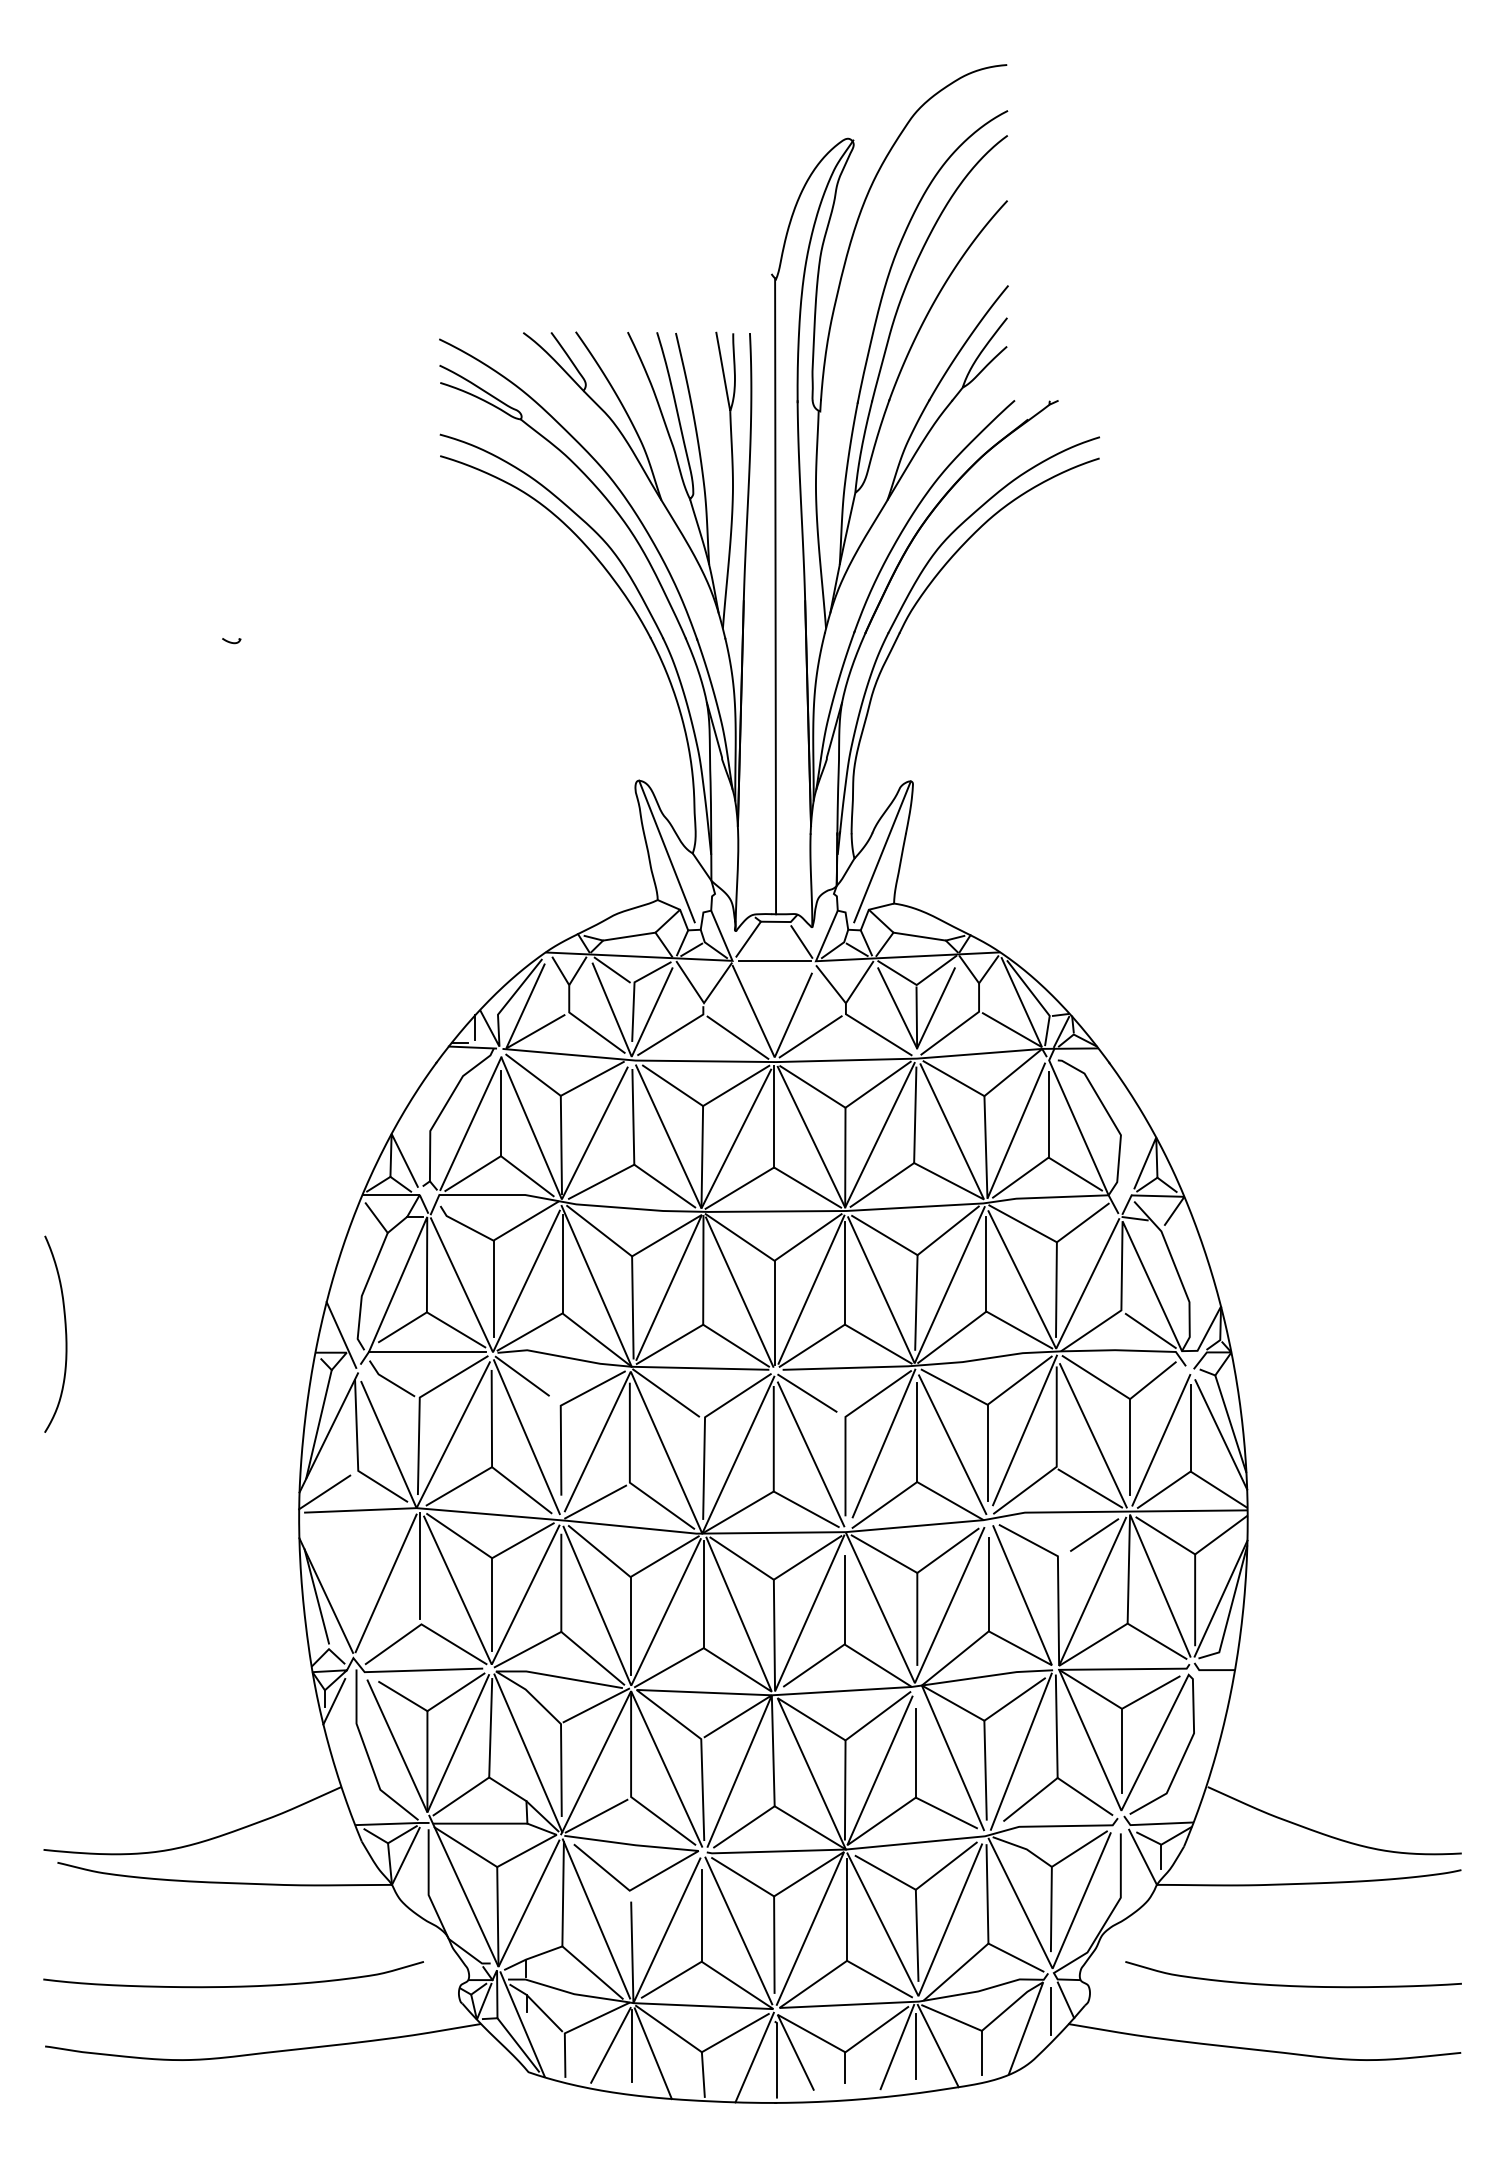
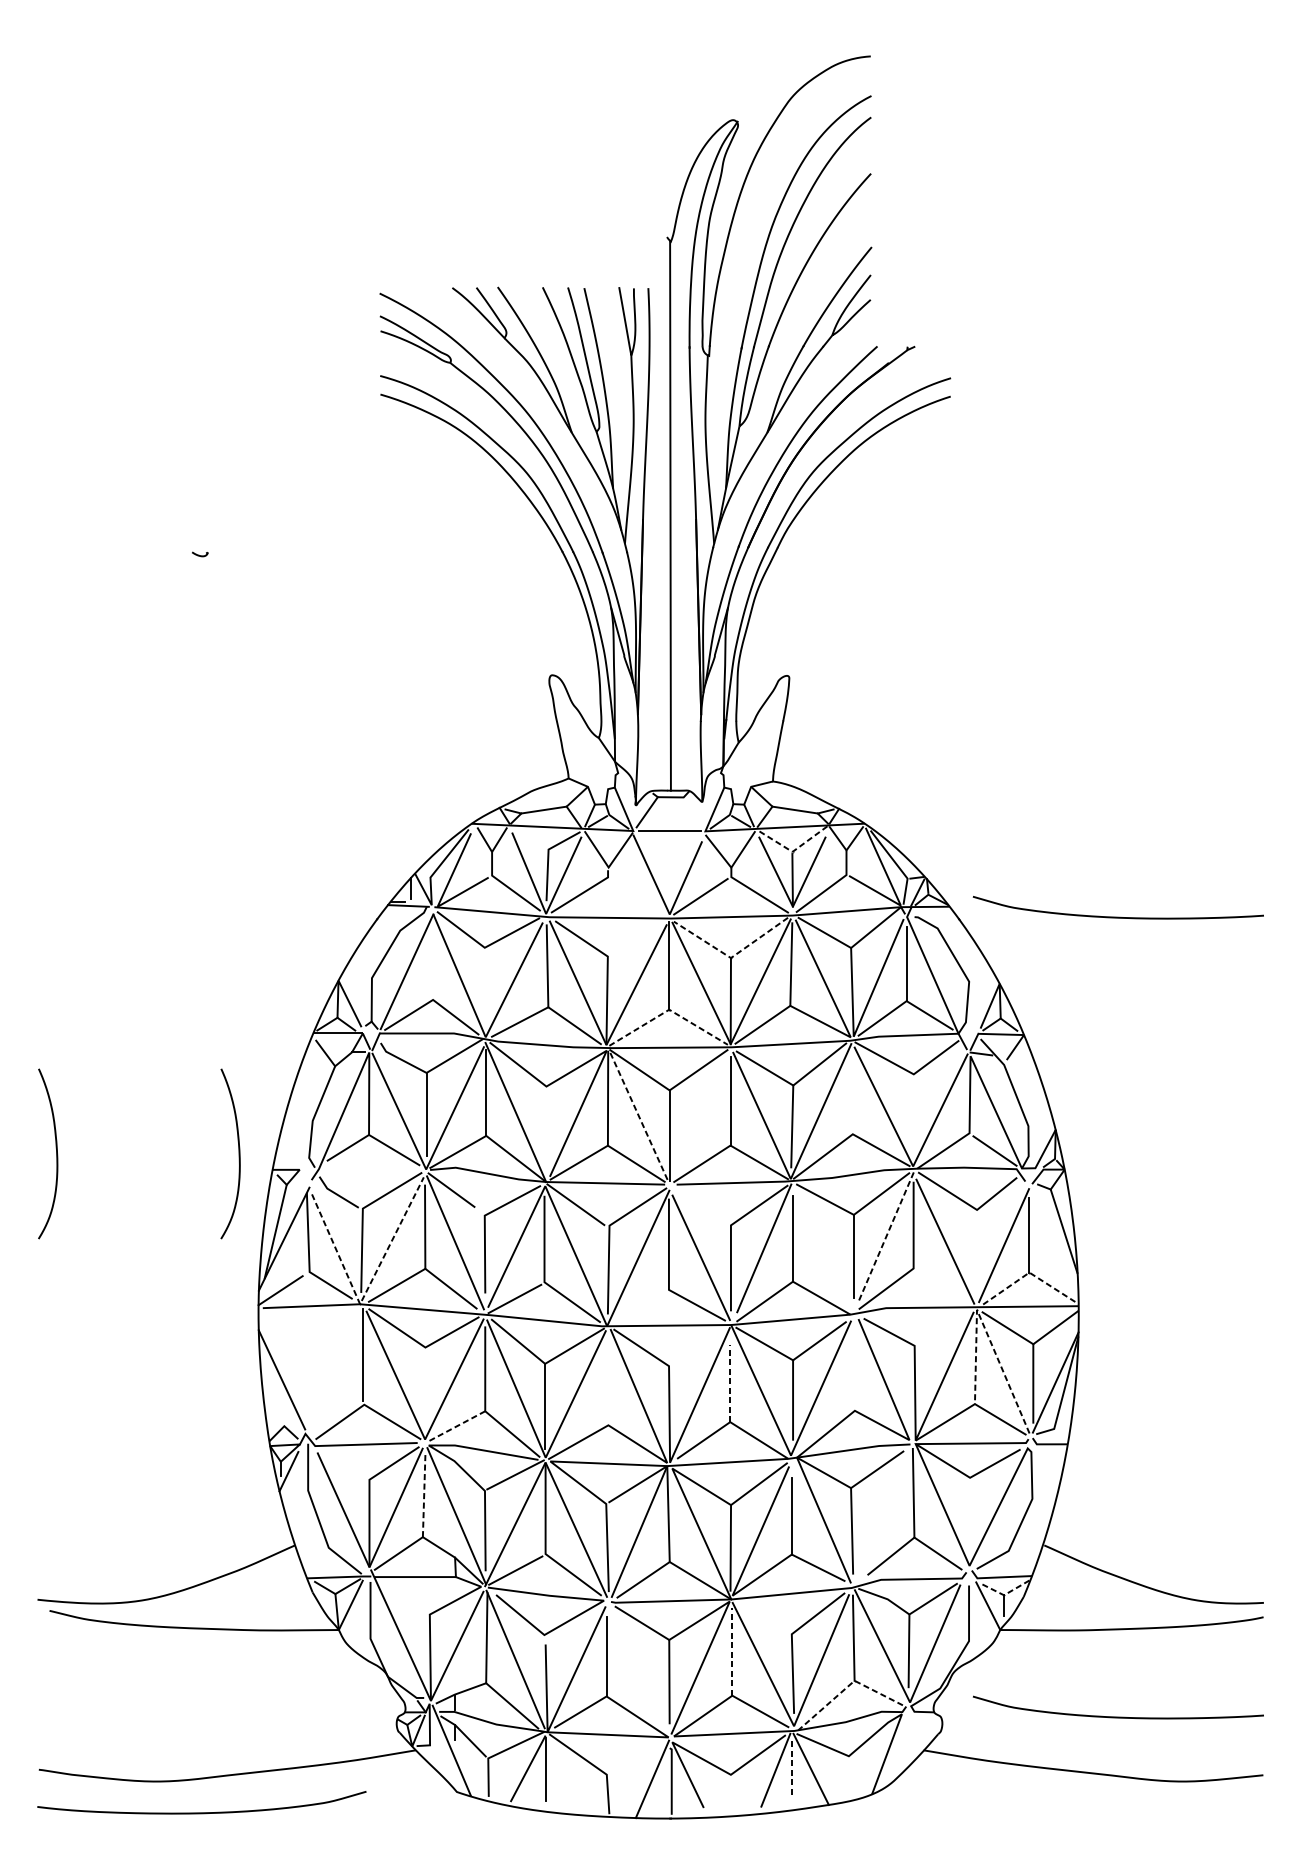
line: (666, 851) -> (576, 736), removed
line: (882, 851) -> (762, 736), removed
line: (801, 941) -> (692, 814), removed
line: (611, 969) -> (528, 838), removed
line: (917, 984) -> (793, 851), solid -> dashed
line: (737, 1037) -> (637, 897), removed
curve: (1293, 1060) -> (1118, 917), added
line: (736, 1085) -> (636, 938), removed
line: (845, 1107) -> (730, 957), solid -> dashed
line: (500, 1113) -> (432, 963), removed
line: (561, 1144) -> (485, 989), removed
line: (774, 1167) -> (669, 1009), solid -> dashed
line: (986, 1263) -> (852, 1092), removed
line: (811, 1289) -> (701, 1115), removed
line: (1056, 1289) -> (913, 1115), removed
line: (739, 1292) -> (639, 1117), solid -> dashed
line: (632, 1307) -> (546, 1130), removed
curve: (276, 1333) -> (238, 1153), added
line: (341, 1334) -> (295, 1154), removed
line: (427, 1351) -> (369, 1168), removed
line: (807, 1392) -> (698, 1204), removed
line: (1024, 1430) -> (885, 1237), solid -> dashed
line: (1221, 1434) -> (1056, 1240), removed
line: (952, 1444) -> (823, 1249), removed
line: (1130, 1447) -> (977, 1251), removed
line: (1191, 1472) -> (1030, 1273), solid -> dashed
line: (1090, 1488) -> (942, 1287), removed
line: (421, 1497) -> (364, 1295), solid -> dashed
line: (737, 1512) -> (637, 1308), removed
line: (1094, 1534) -> (946, 1327), removed
line: (1138, 1534) -> (984, 1327), solid -> dashed
line: (807, 1557) -> (698, 1346), removed
line: (385, 1583) -> (333, 1369), removed
line: (988, 1584) -> (854, 1370), removed
line: (703, 1594) -> (608, 1378), removed
line: (316, 1596) -> (273, 1380), removed
line: (844, 1599) -> (730, 1383), solid -> dashed
line: (492, 1604) -> (425, 1387), removed
line: (528, 1649) -> (456, 1426), solid -> dashed
line: (403, 1696) -> (348, 1467), removed
line: (490, 1727) -> (424, 1493), solid -> dashed
line: (1122, 1750) -> (970, 1513), removed
line: (1020, 1751) -> (882, 1514), removed
line: (1163, 1843) -> (1005, 1594), solid -> dashed
line: (465, 1847) -> (402, 1597), removed
line: (885, 1872) -> (765, 1619), removed
line: (847, 1910) -> (732, 1652), solid -> dashed
line: (738, 1930) -> (638, 1669), removed
line: (980, 1950) -> (847, 1686), solid -> dashed
curve: (233, 1985) -> (201, 1812), moved
line: (1065, 2000) -> (921, 1729), removed
line: (1050, 2011) -> (908, 1739), removed
line: (734, 2032) -> (635, 1757), removed
line: (517, 2044) -> (447, 1768), removed
line: (916, 2046) -> (792, 1769), solid -> dashed
line: (981, 2052) -> (848, 1774), removed
line: (652, 2053) -> (564, 1775), removed
line: (845, 2067) -> (730, 1787), removed

